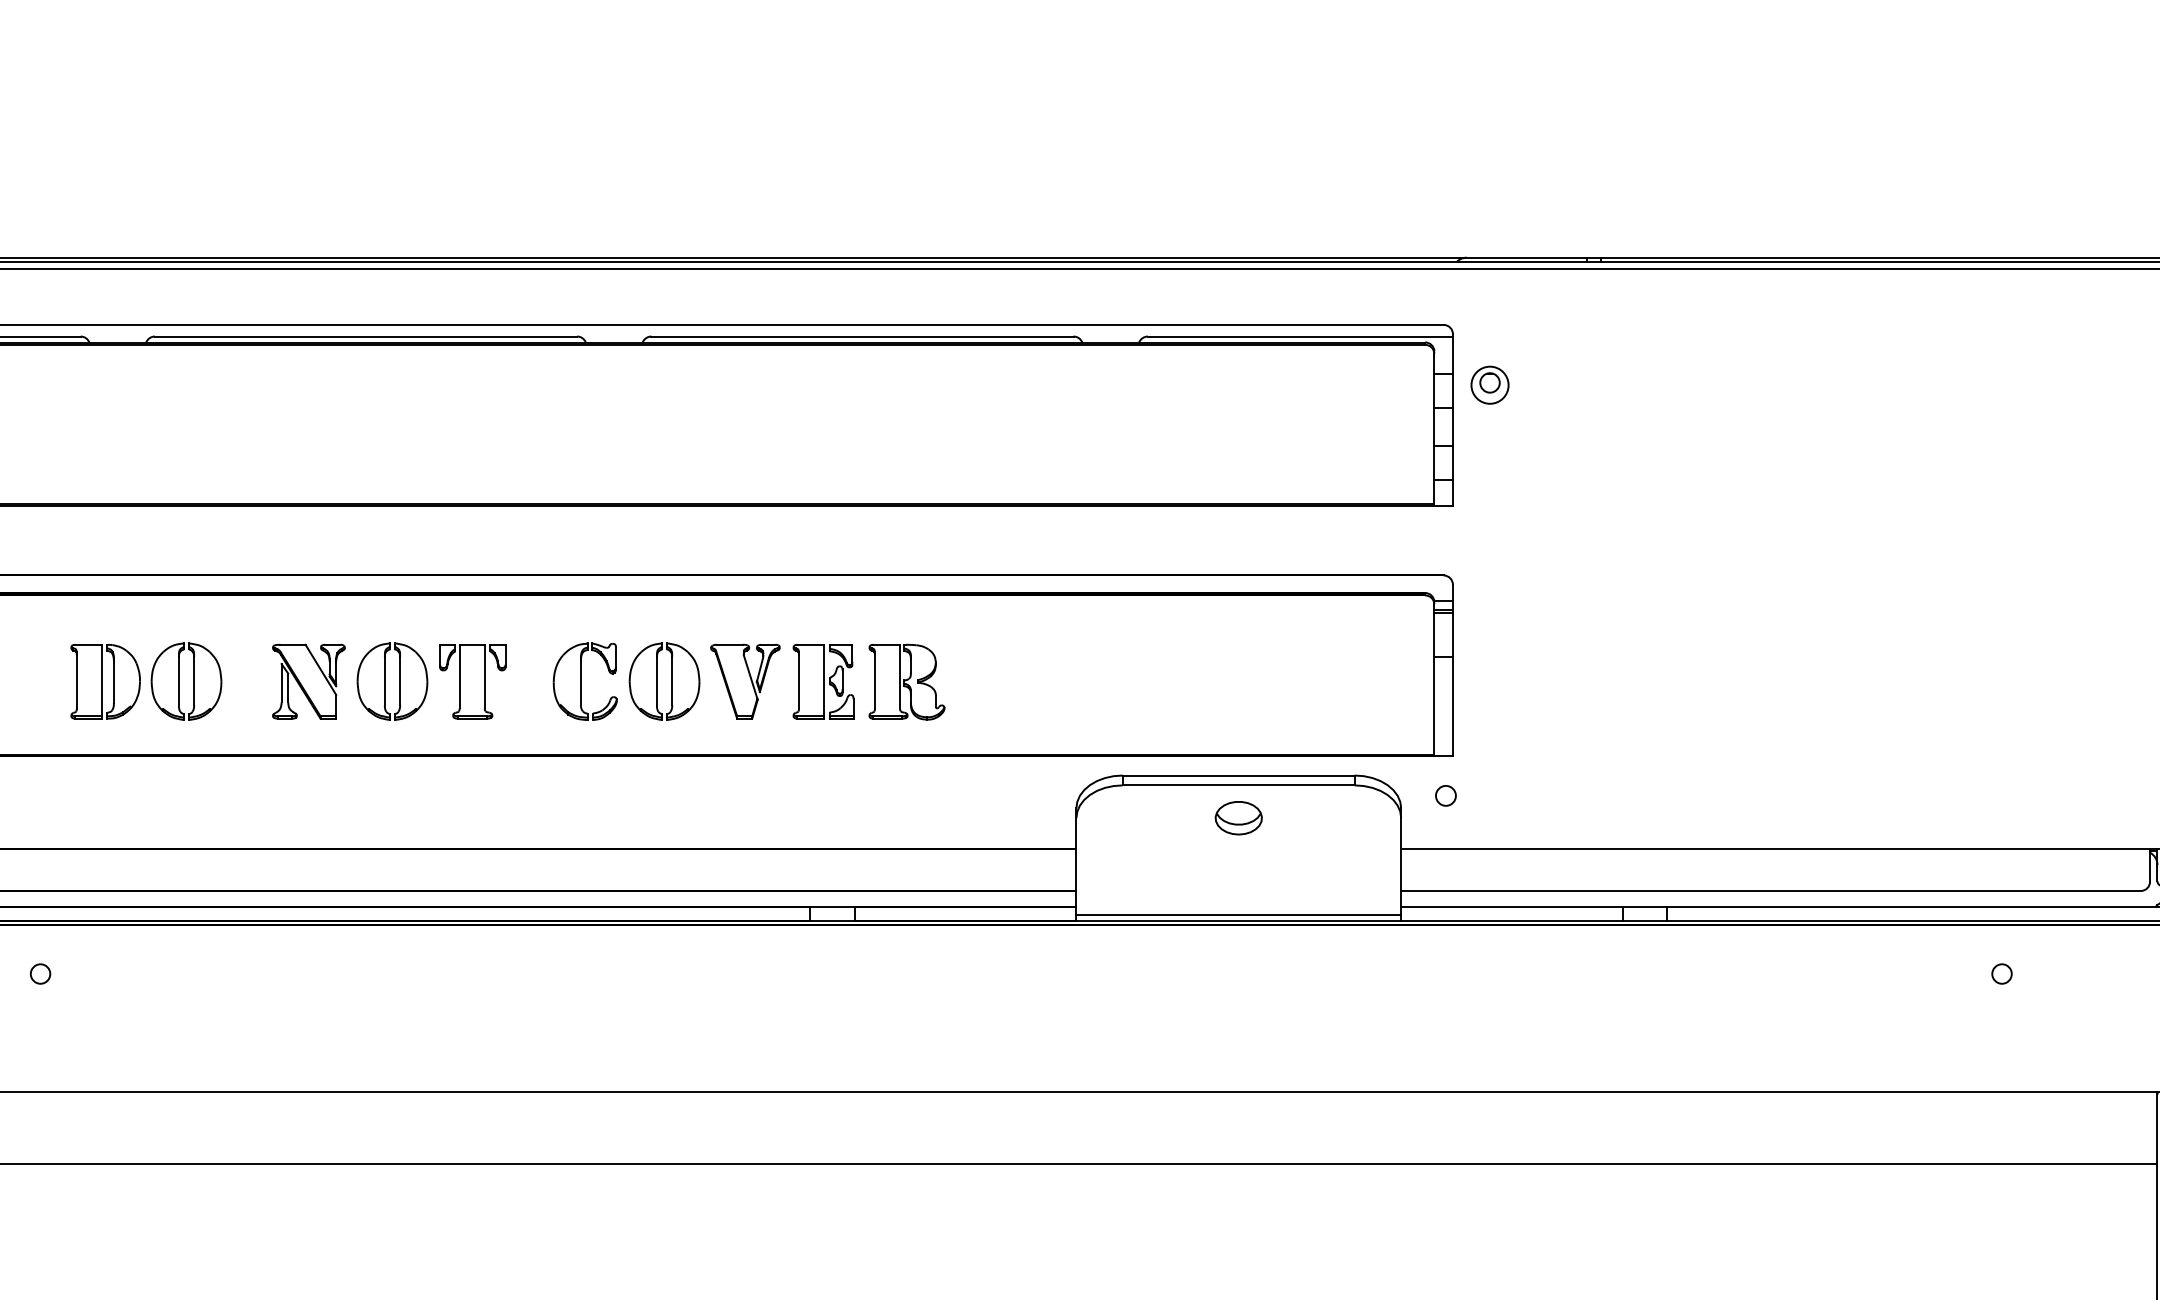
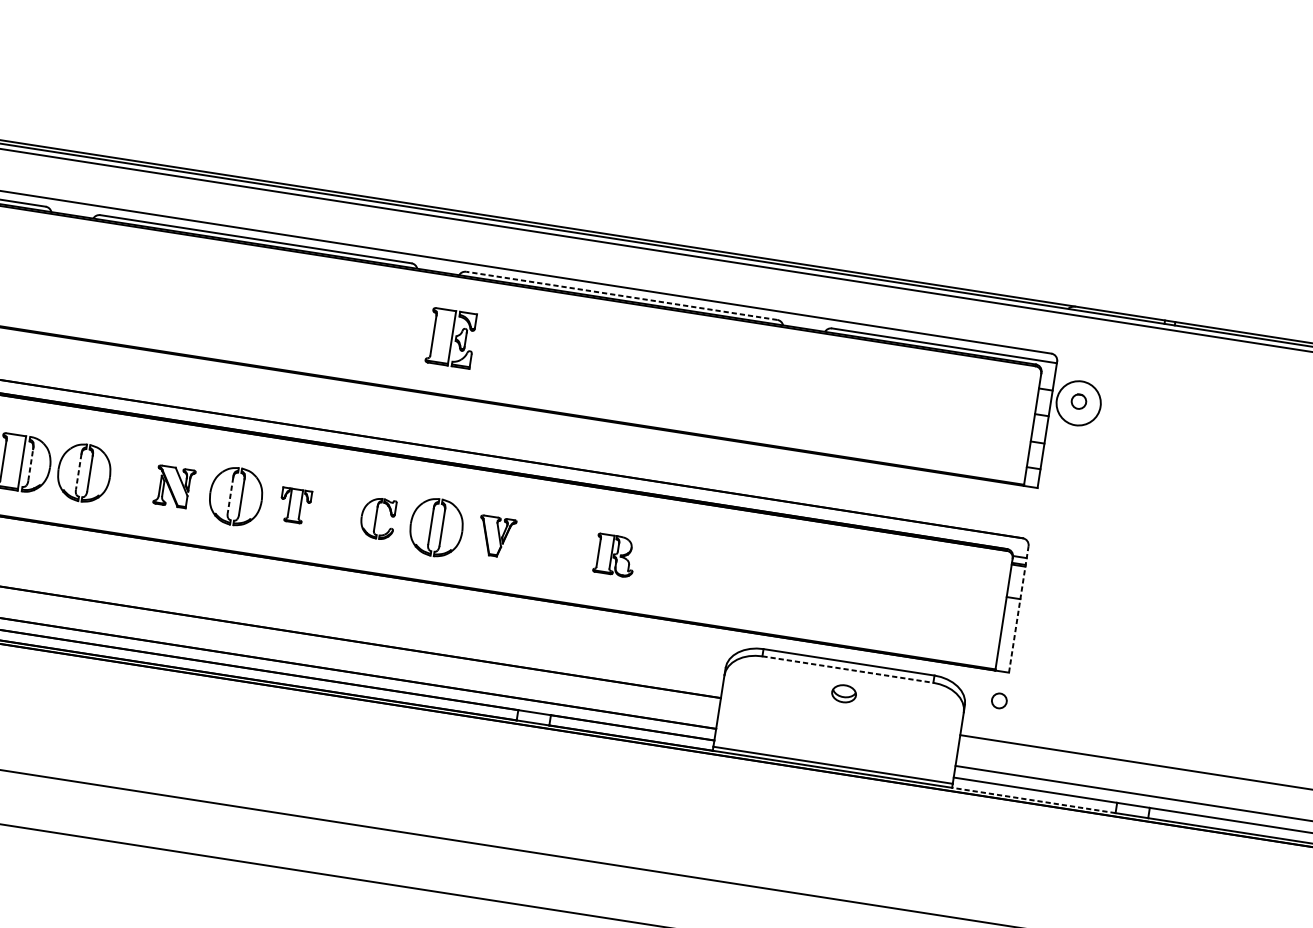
line: (862, 336) -> (621, 295), solid -> dashed
circle: (1489, 384) -> (1078, 402), size x1.6
line: (1452, 670) -> (1018, 609), solid -> dashed
line: (113, 681) -> (30, 464), solid -> dashed
line: (178, 681) -> (78, 472), solid -> dashed
part: (308, 681) -> (174, 486), size x0.7
line: (384, 681) -> (230, 495), solid -> dashed
part: (472, 681) -> (295, 505), size x0.6
part: (584, 681) -> (377, 518), size x0.7
part: (745, 681) -> (496, 536), size x0.7
part: (823, 681) -> (451, 338), moved
part: (906, 681) -> (614, 555), size x0.7
line: (1238, 785) -> (847, 669), solid -> dashed
part: (1238, 818) -> (843, 693), size x0.7
line: (1512, 920) -> (1034, 800), solid -> dashed

